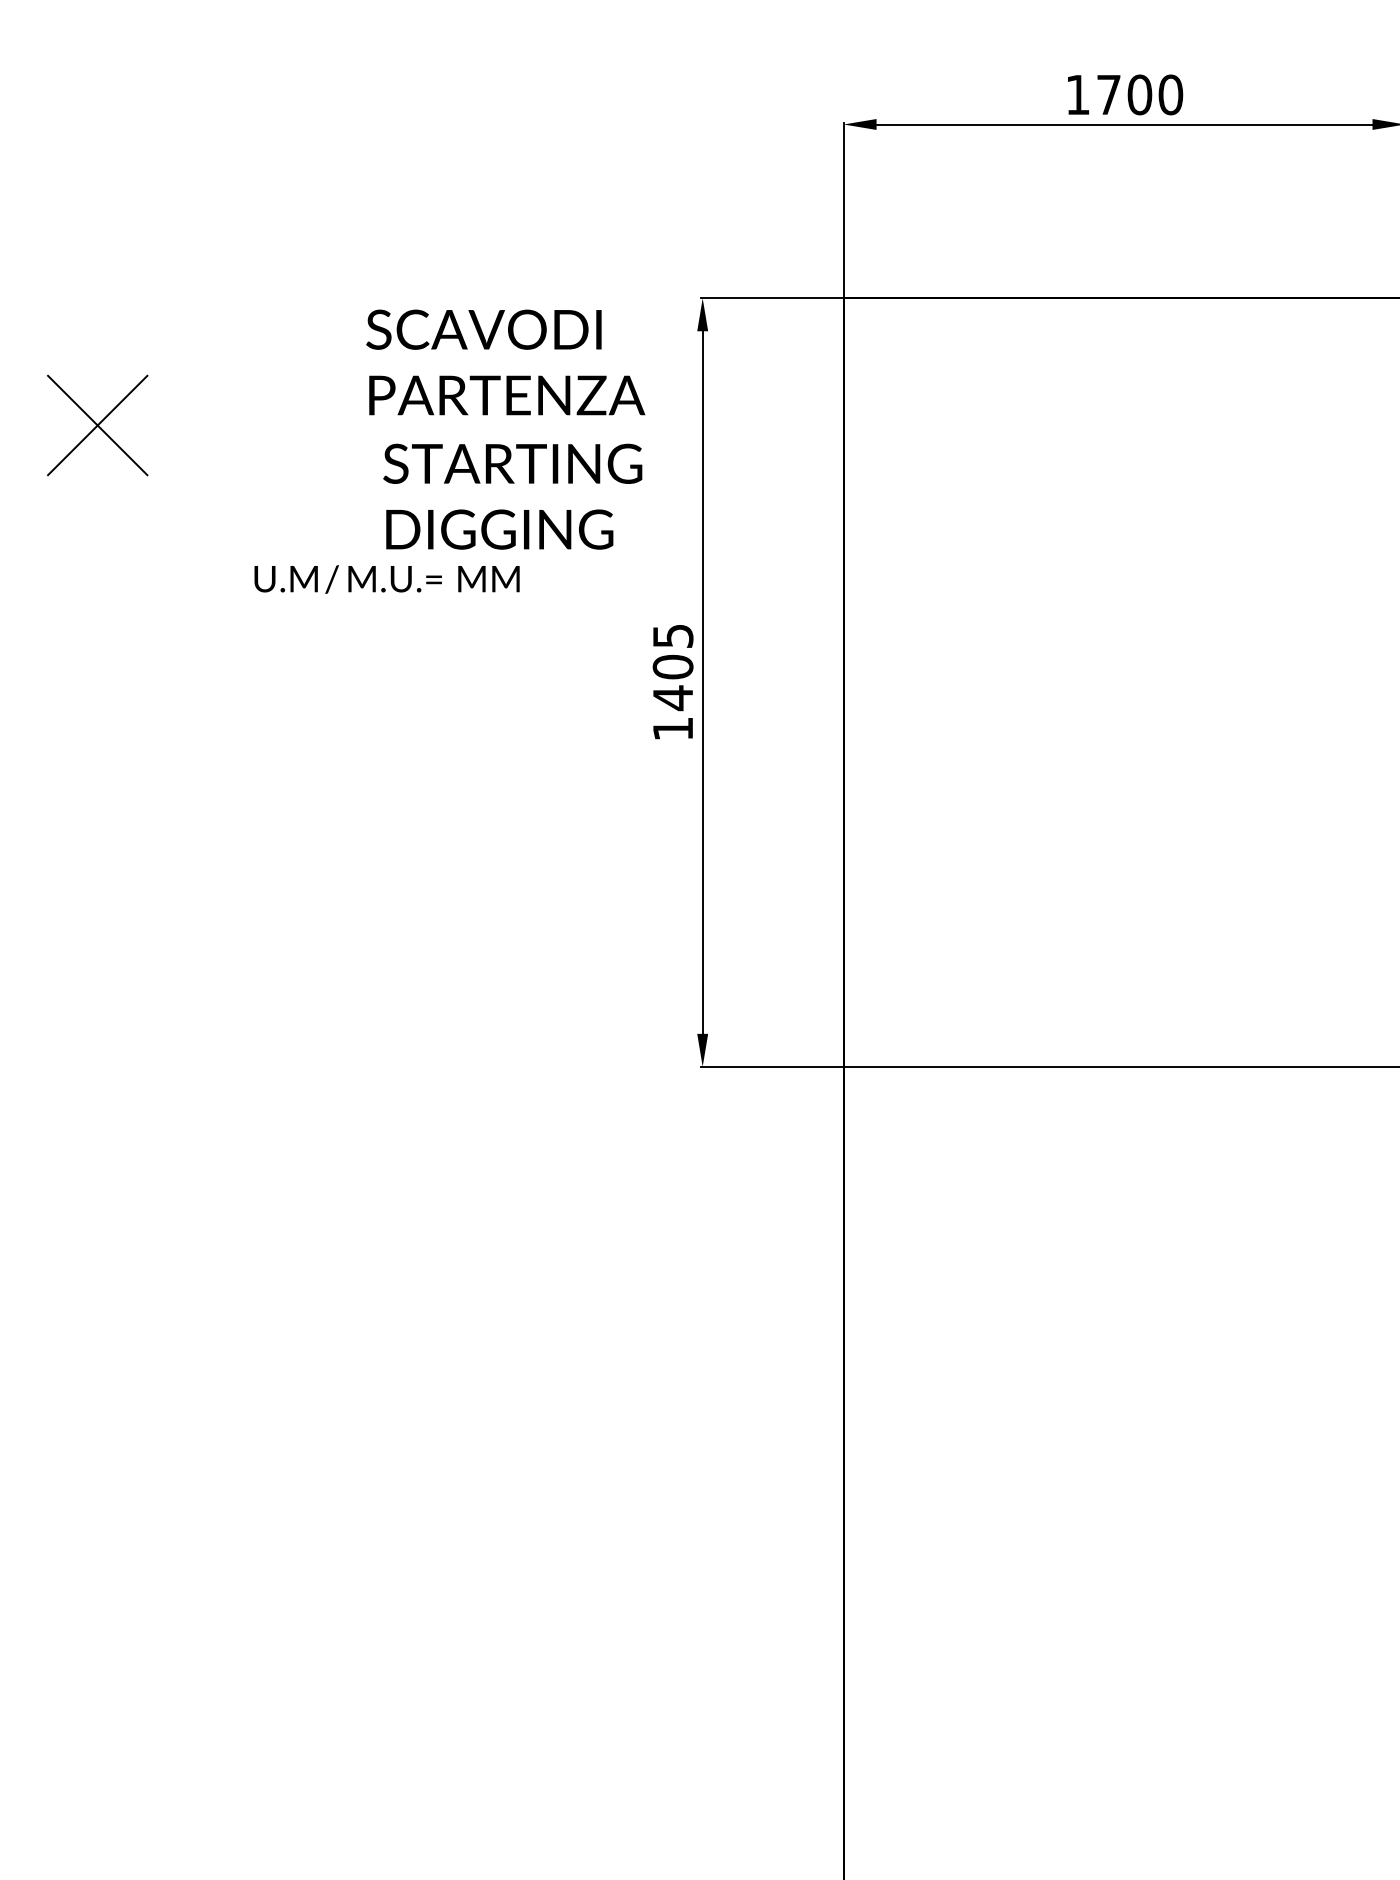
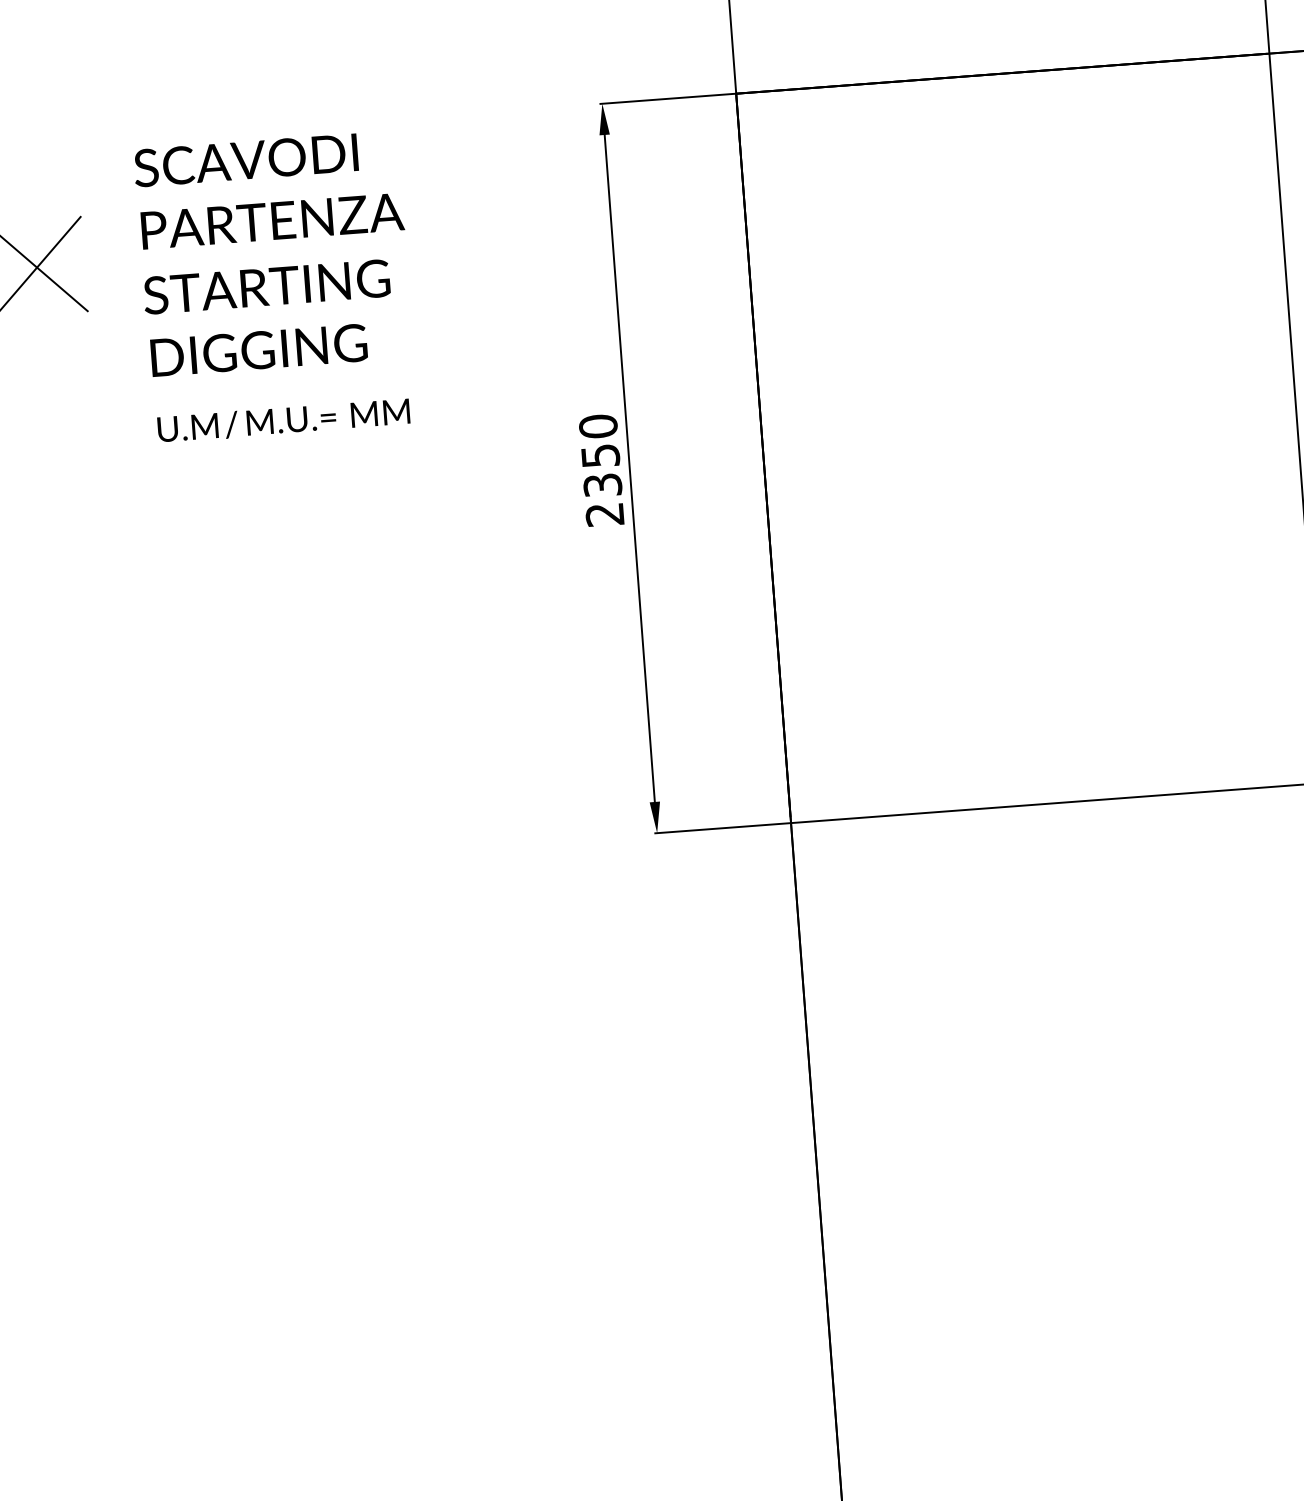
text: (505, 362) -> (268, 190), moved
text: (512, 496) -> (268, 317), moved
text: (386, 579) -> (283, 420), moved
text: (672, 682) -> (601, 470), 1405 -> 2350

